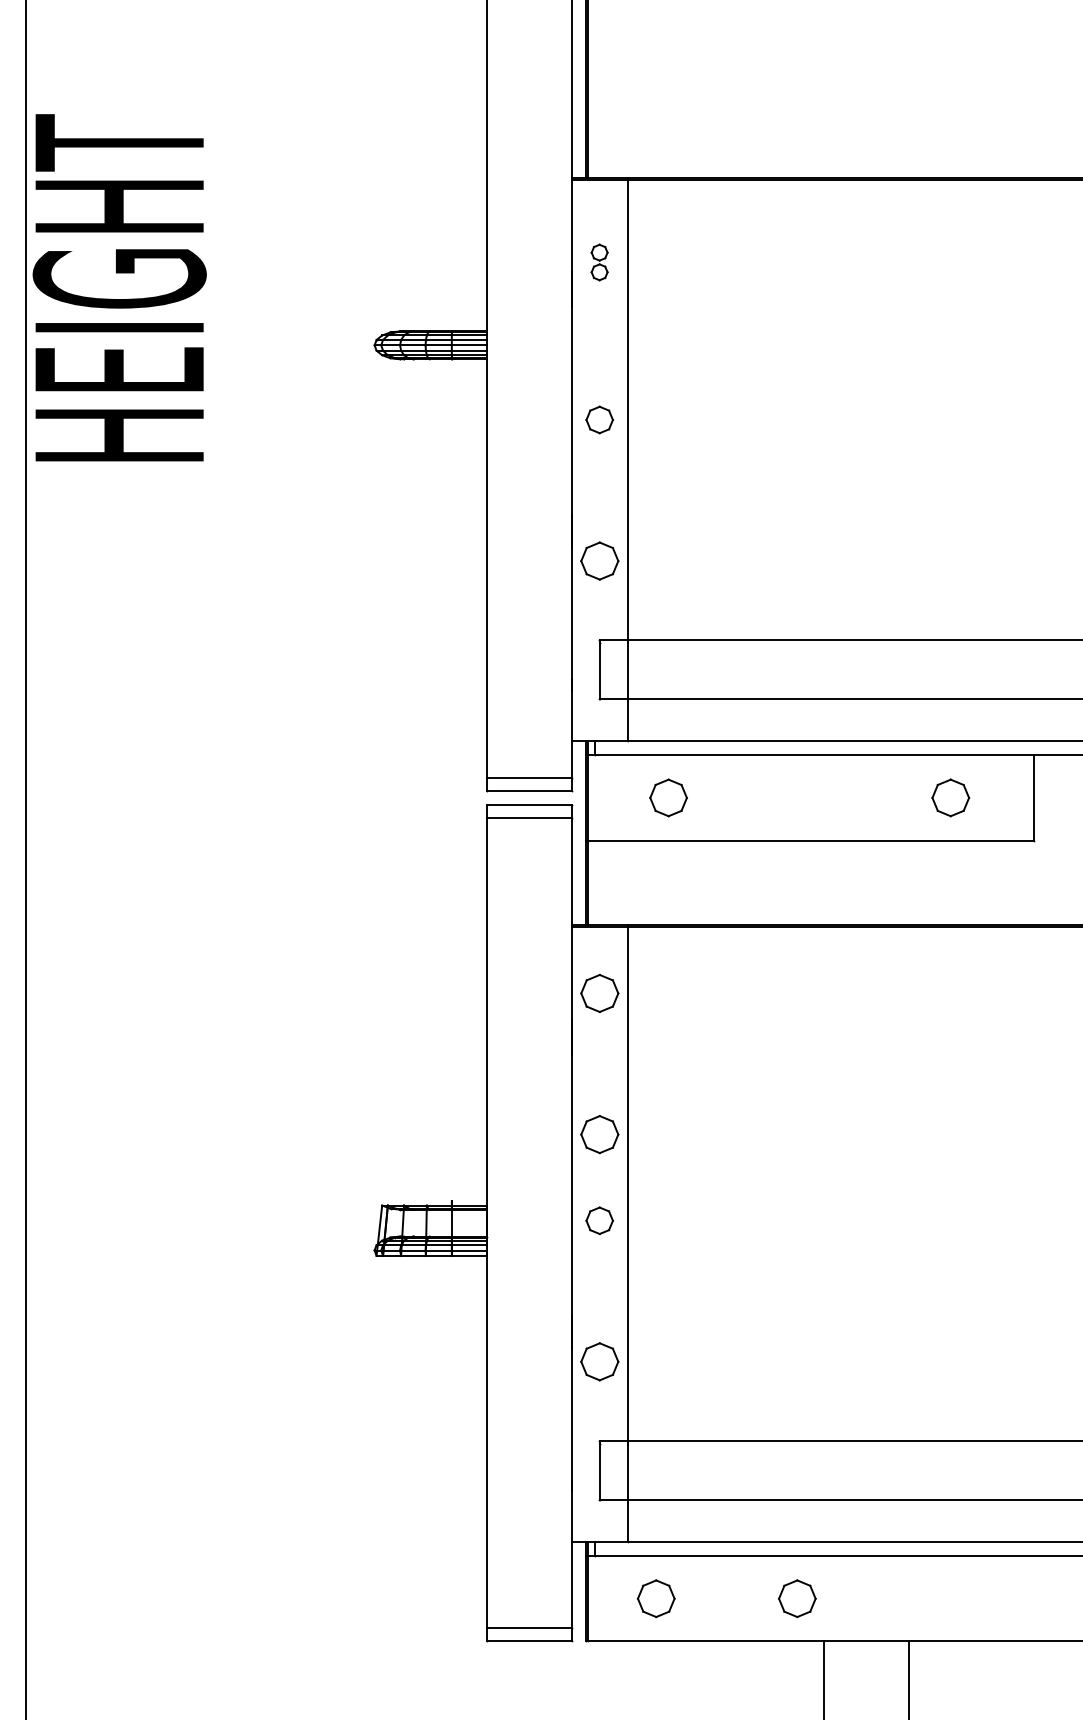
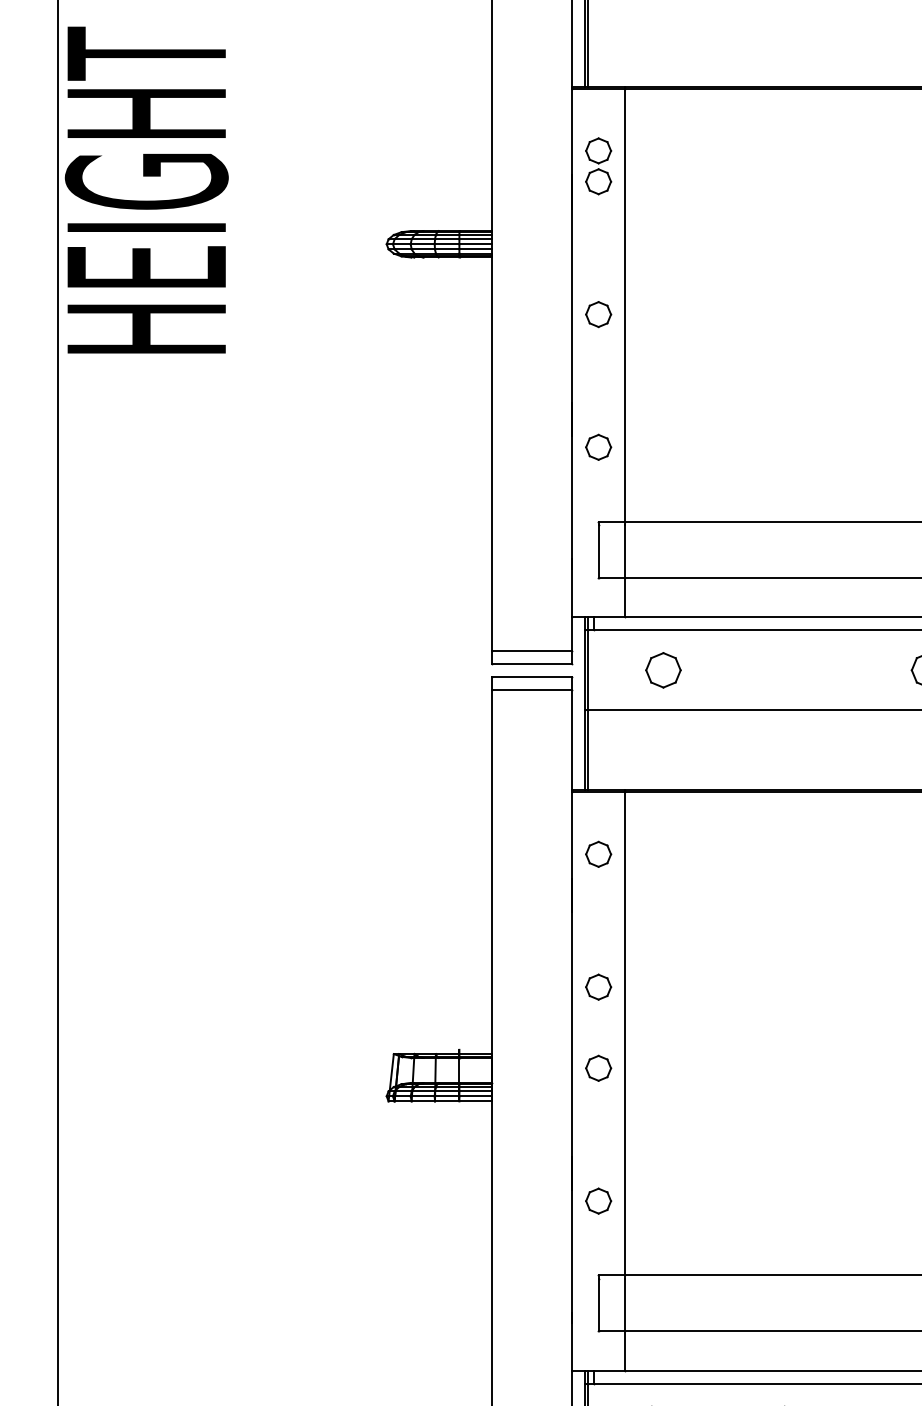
part: (599, 262) -> (598, 166), size x1.67
part: (599, 560) -> (598, 446), size x0.71
part: (599, 993) -> (598, 854), size x0.71
part: (599, 1134) -> (598, 987), size x0.71
part: (599, 1361) -> (598, 1200), size x0.71

